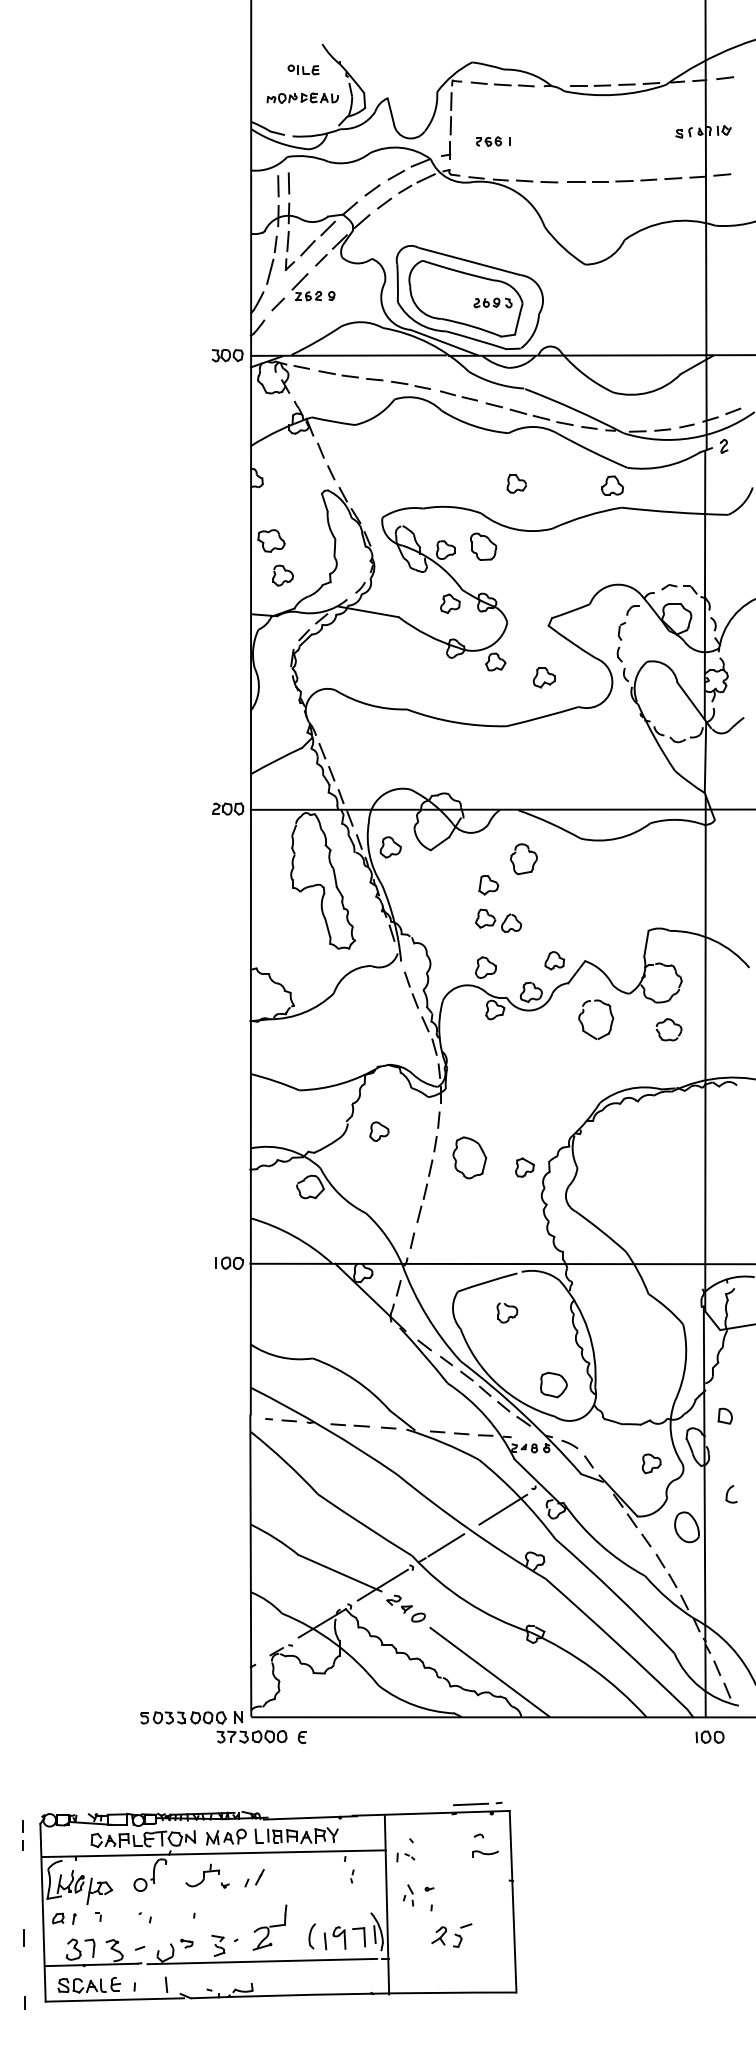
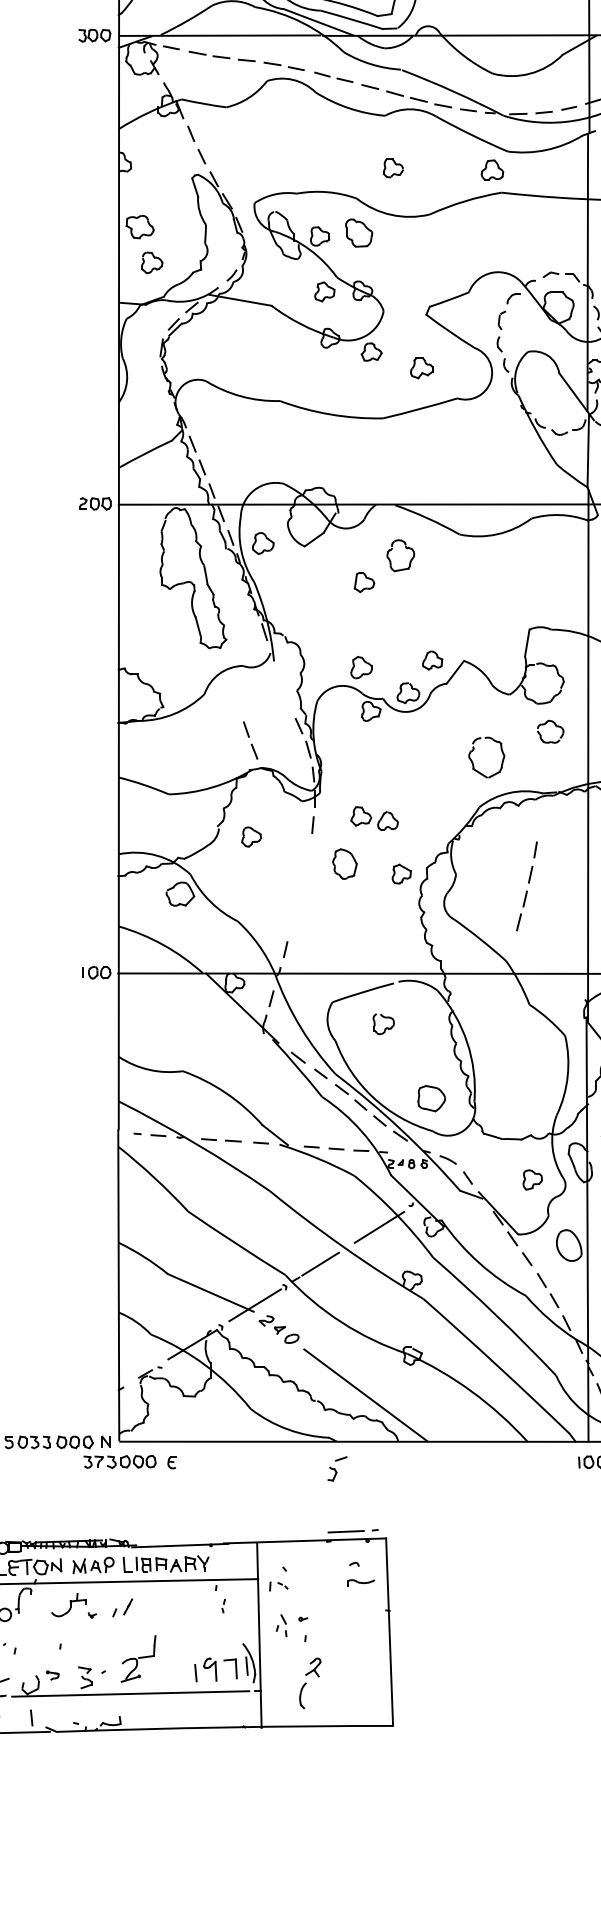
part: (498, 920) -> (374, 818), moved
part: (411, 989) -> (250, 739), moved
part: (583, 1024) -> (473, 762), moved
part: (469, 1157) -> (344, 863), size x0.7
part: (426, 1179) -> (526, 886), moved
part: (462, 1935) -> (337, 1468), moved
part: (311, 1936) -> (302, 1695), moved

